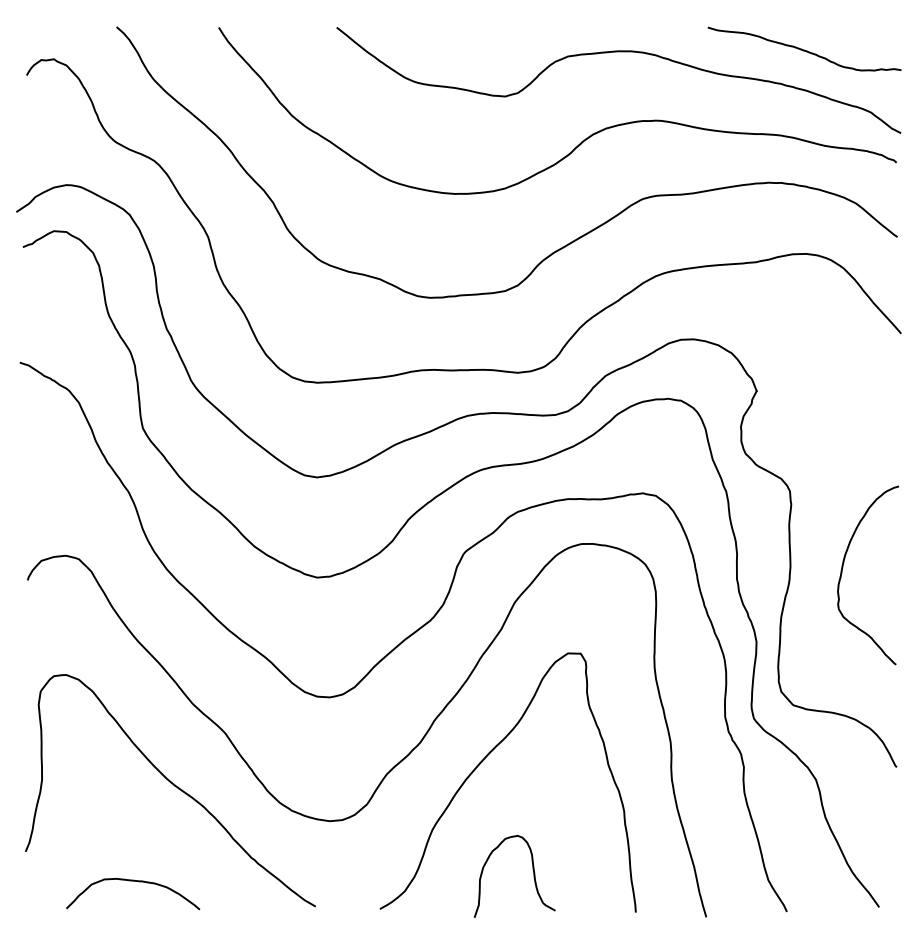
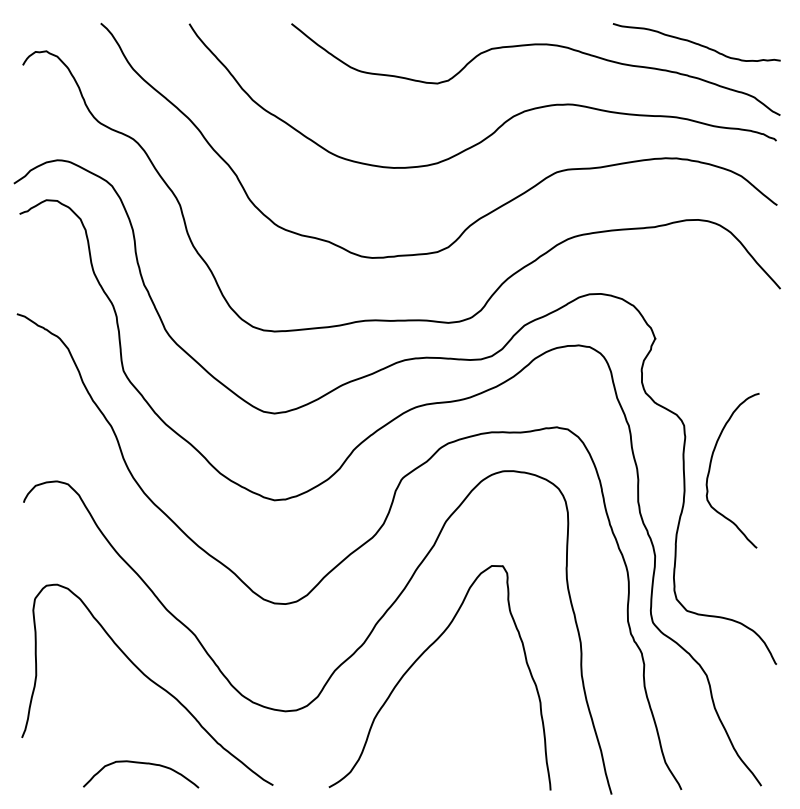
curve: (842, 573) -> (710, 469), moved
curve: (533, 876) -> (461, 759), removed
curve: (133, 881) -> (141, 763), moved

